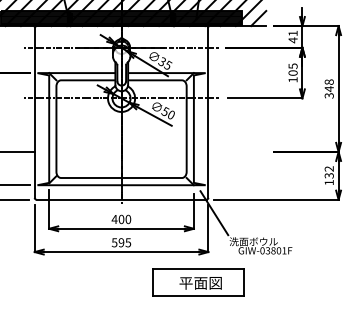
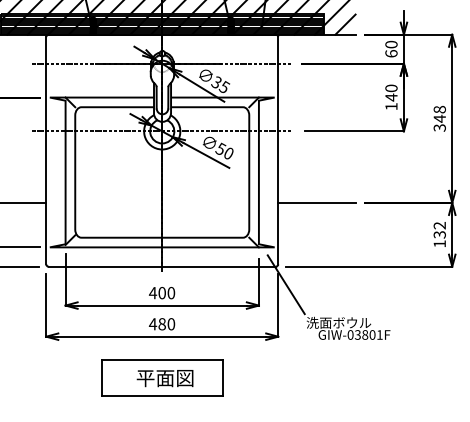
text: (292, 36) -> (390, 48), 41 -> 60
text: (292, 69) -> (390, 92), 105 -> 140
line: (237, 151) -> (317, 202), added
text: (121, 242) -> (162, 323), 595 -> 480
part: (198, 282) -> (162, 377), moved

